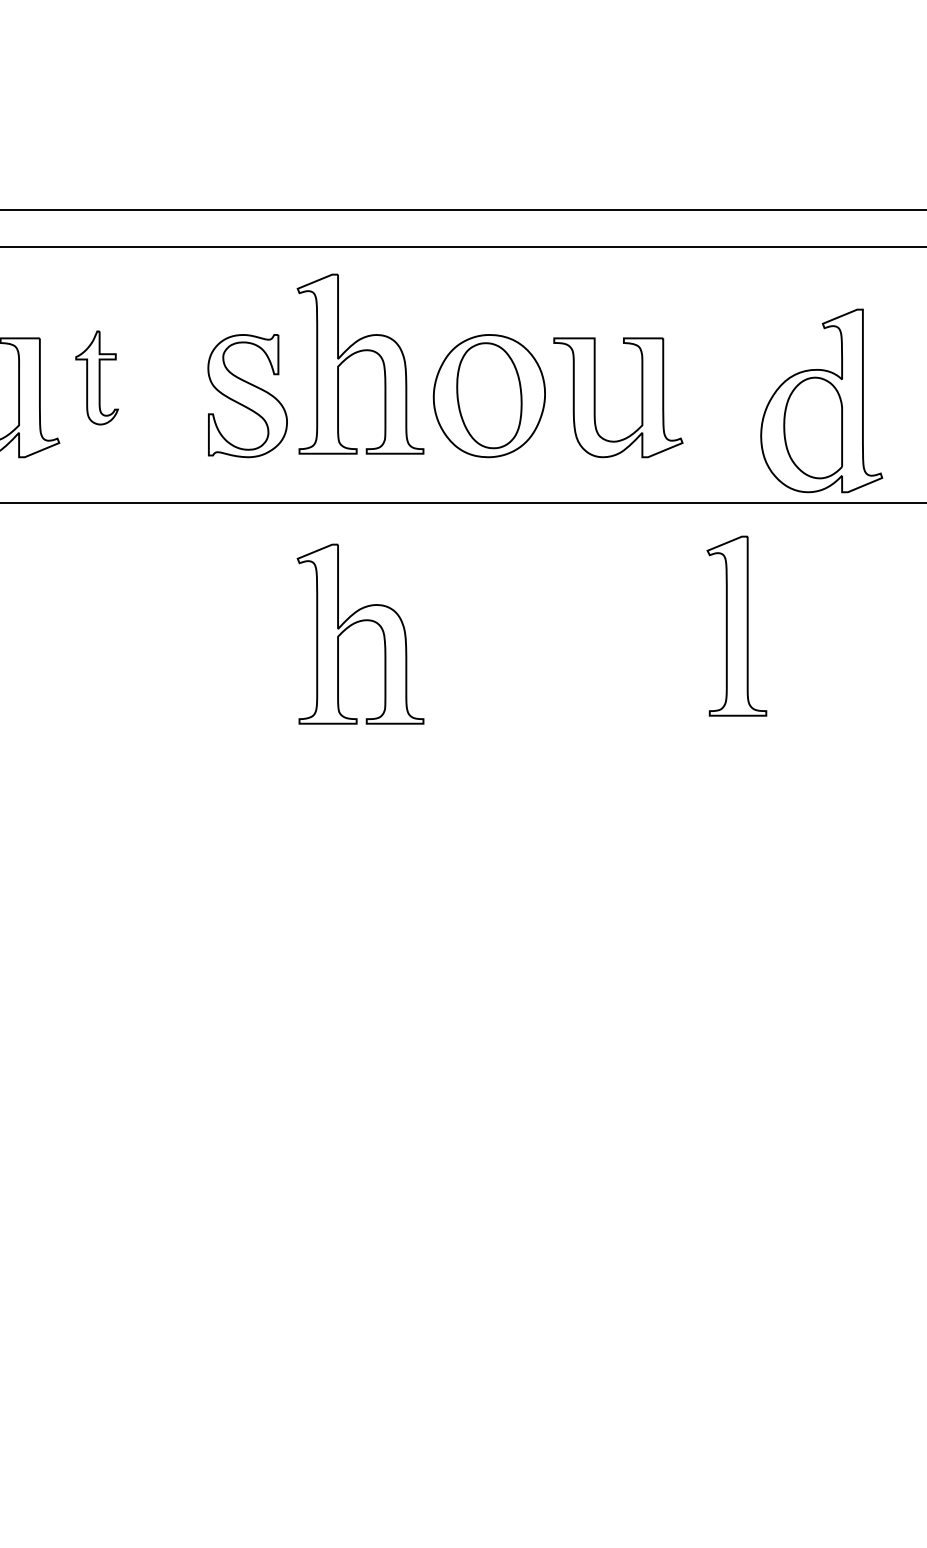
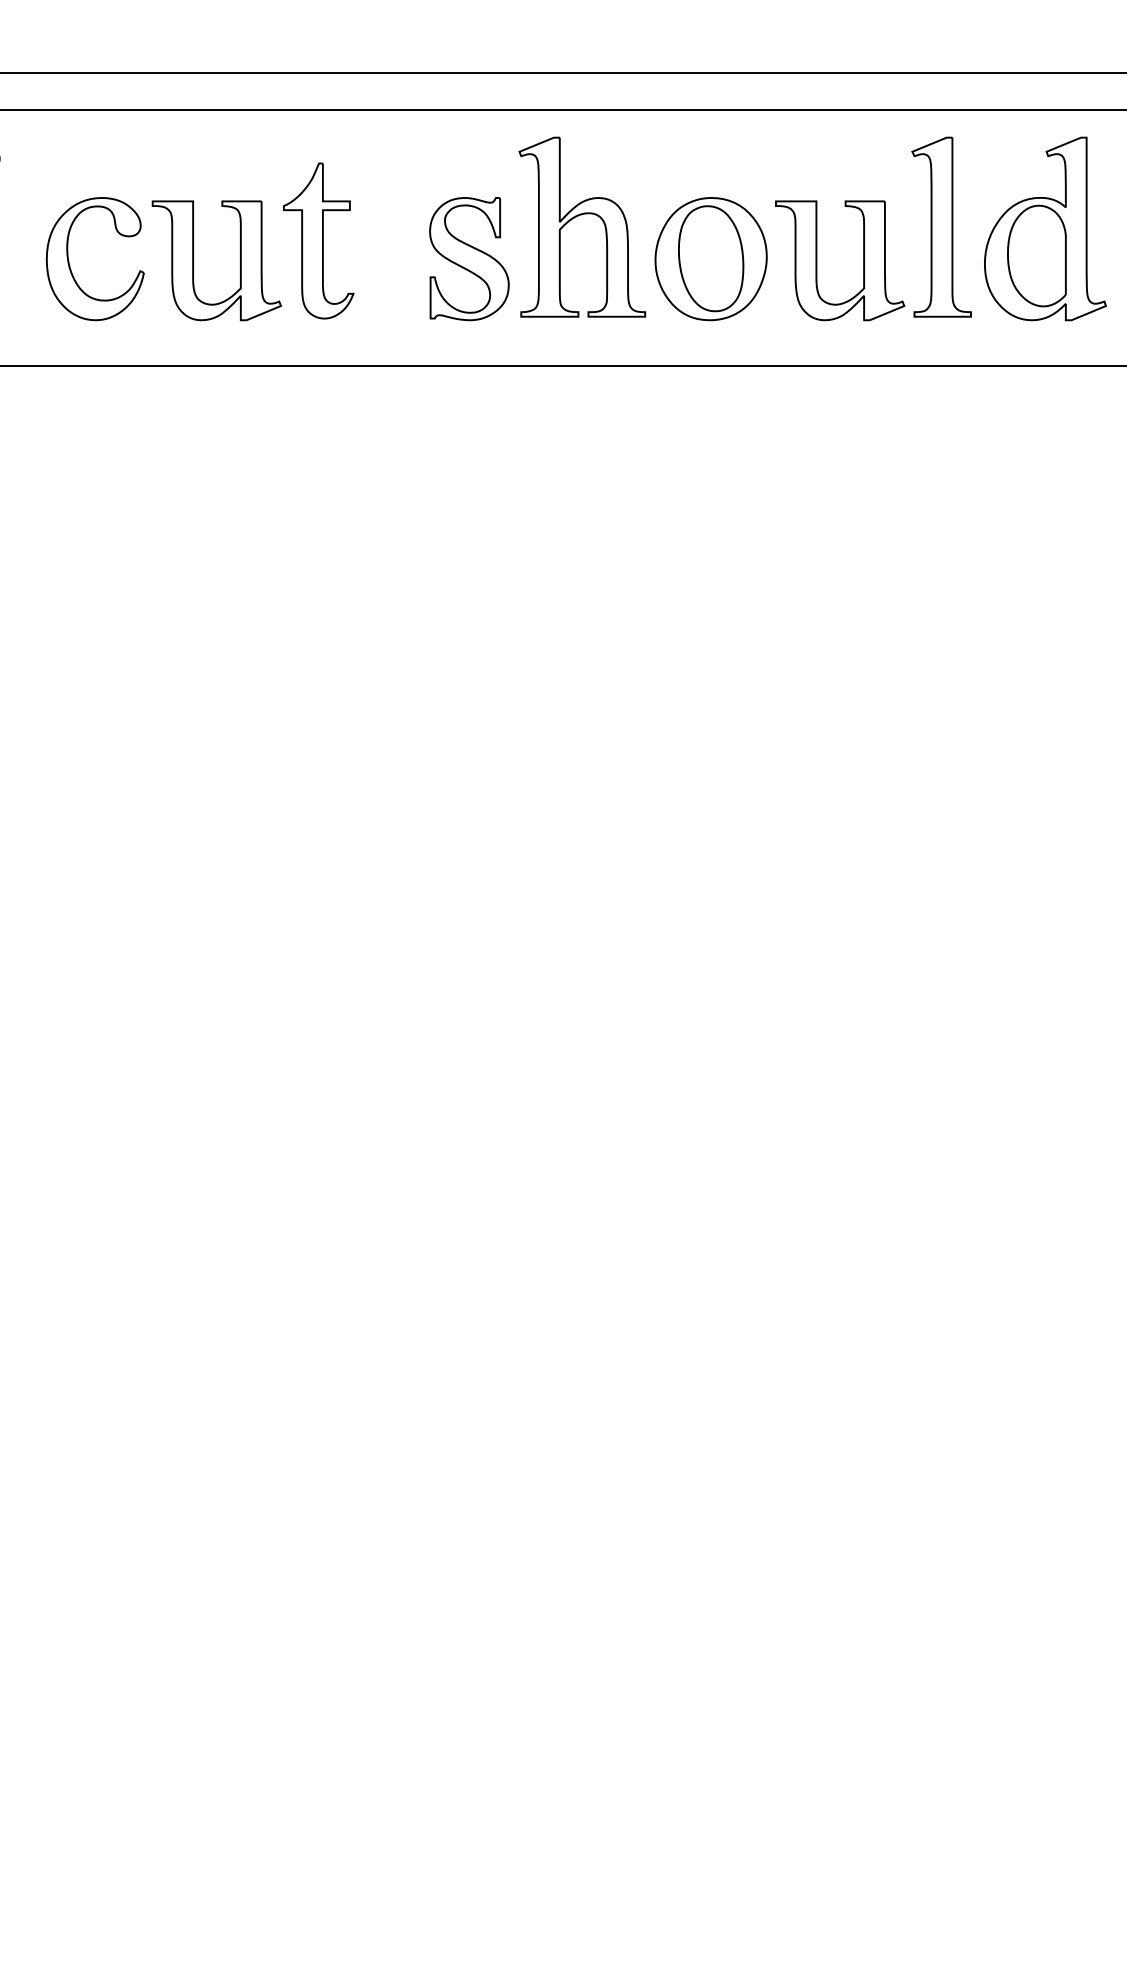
part: (96, 377) -> (318, 240), size x1.67
part: (821, 400) -> (1045, 228), moved
part: (356, 623) -> (578, 486), removed
part: (736, 625) -> (941, 226), moved

